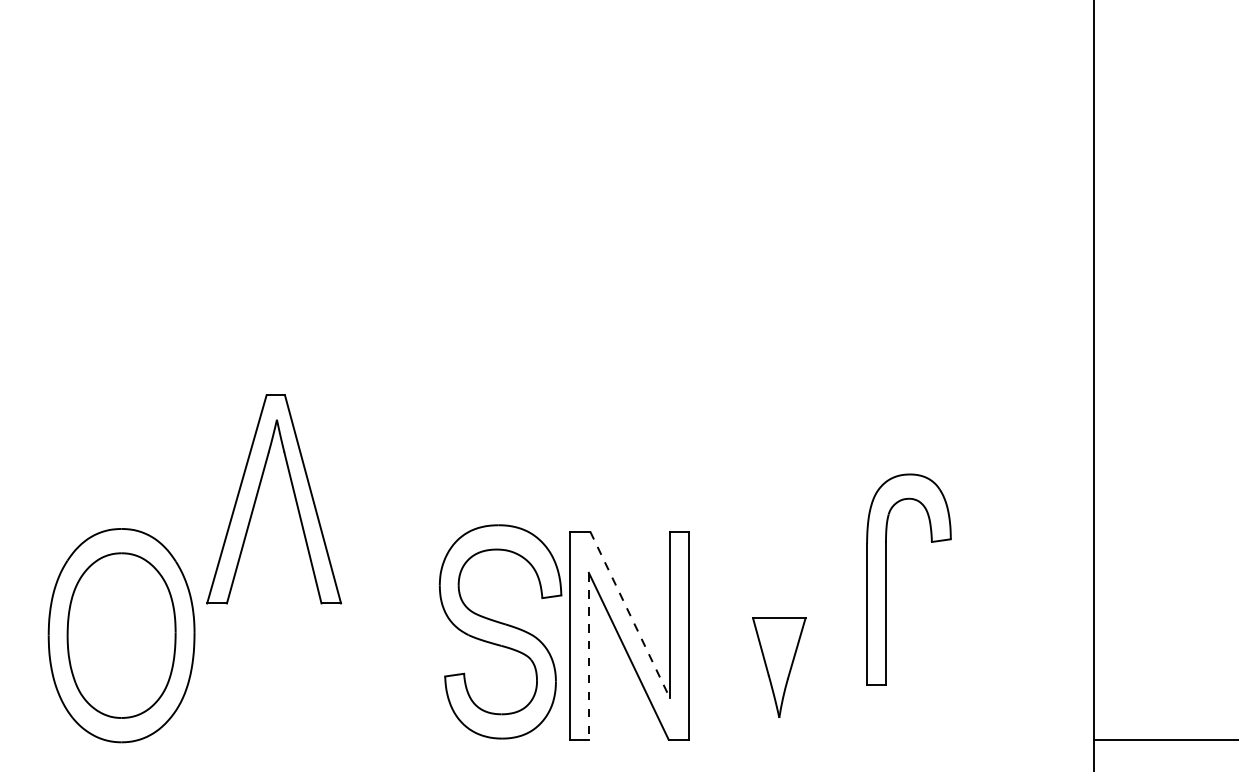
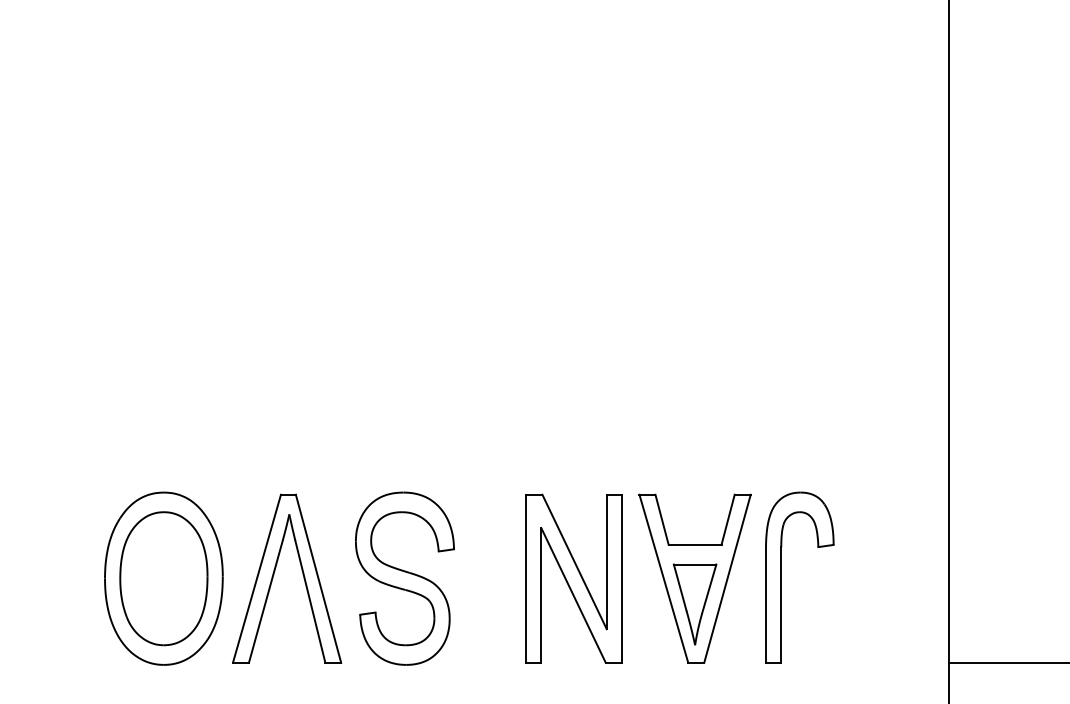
part: (258, 495) -> (274, 575), moved
part: (886, 579) -> (781, 577), moved
line: (629, 614) -> (574, 561), dashed -> solid
part: (499, 631) -> (404, 578), moved
part: (778, 635) -> (694, 578), added
line: (589, 656) -> (541, 595), dashed -> solid

